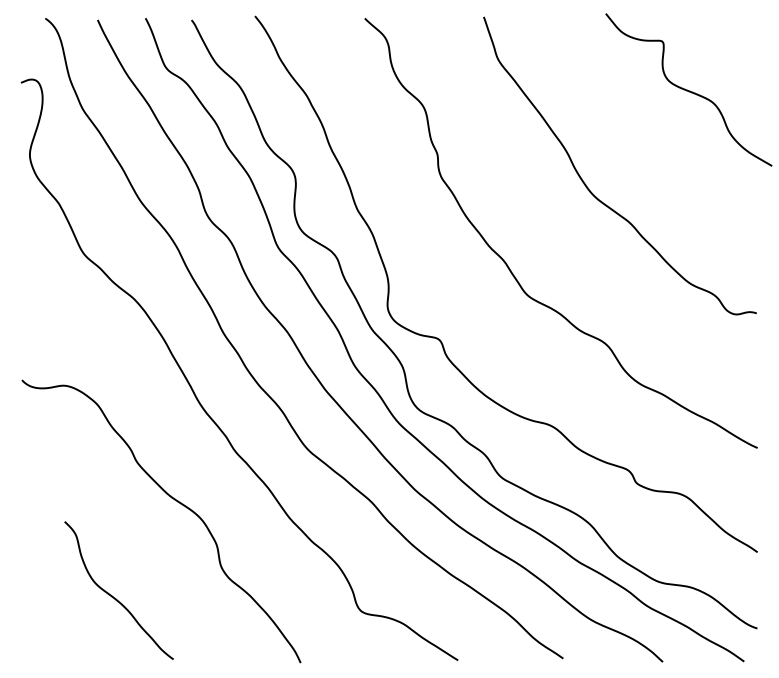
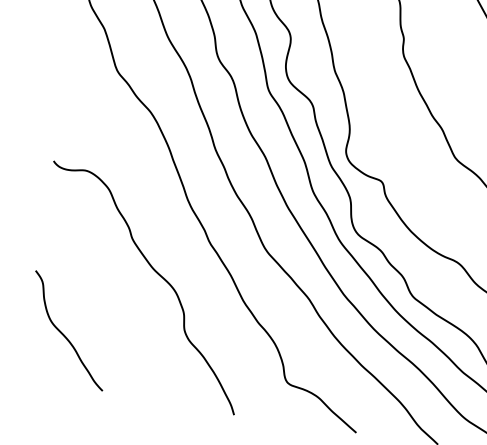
curve: (115, 597) -> (65, 335), moved

